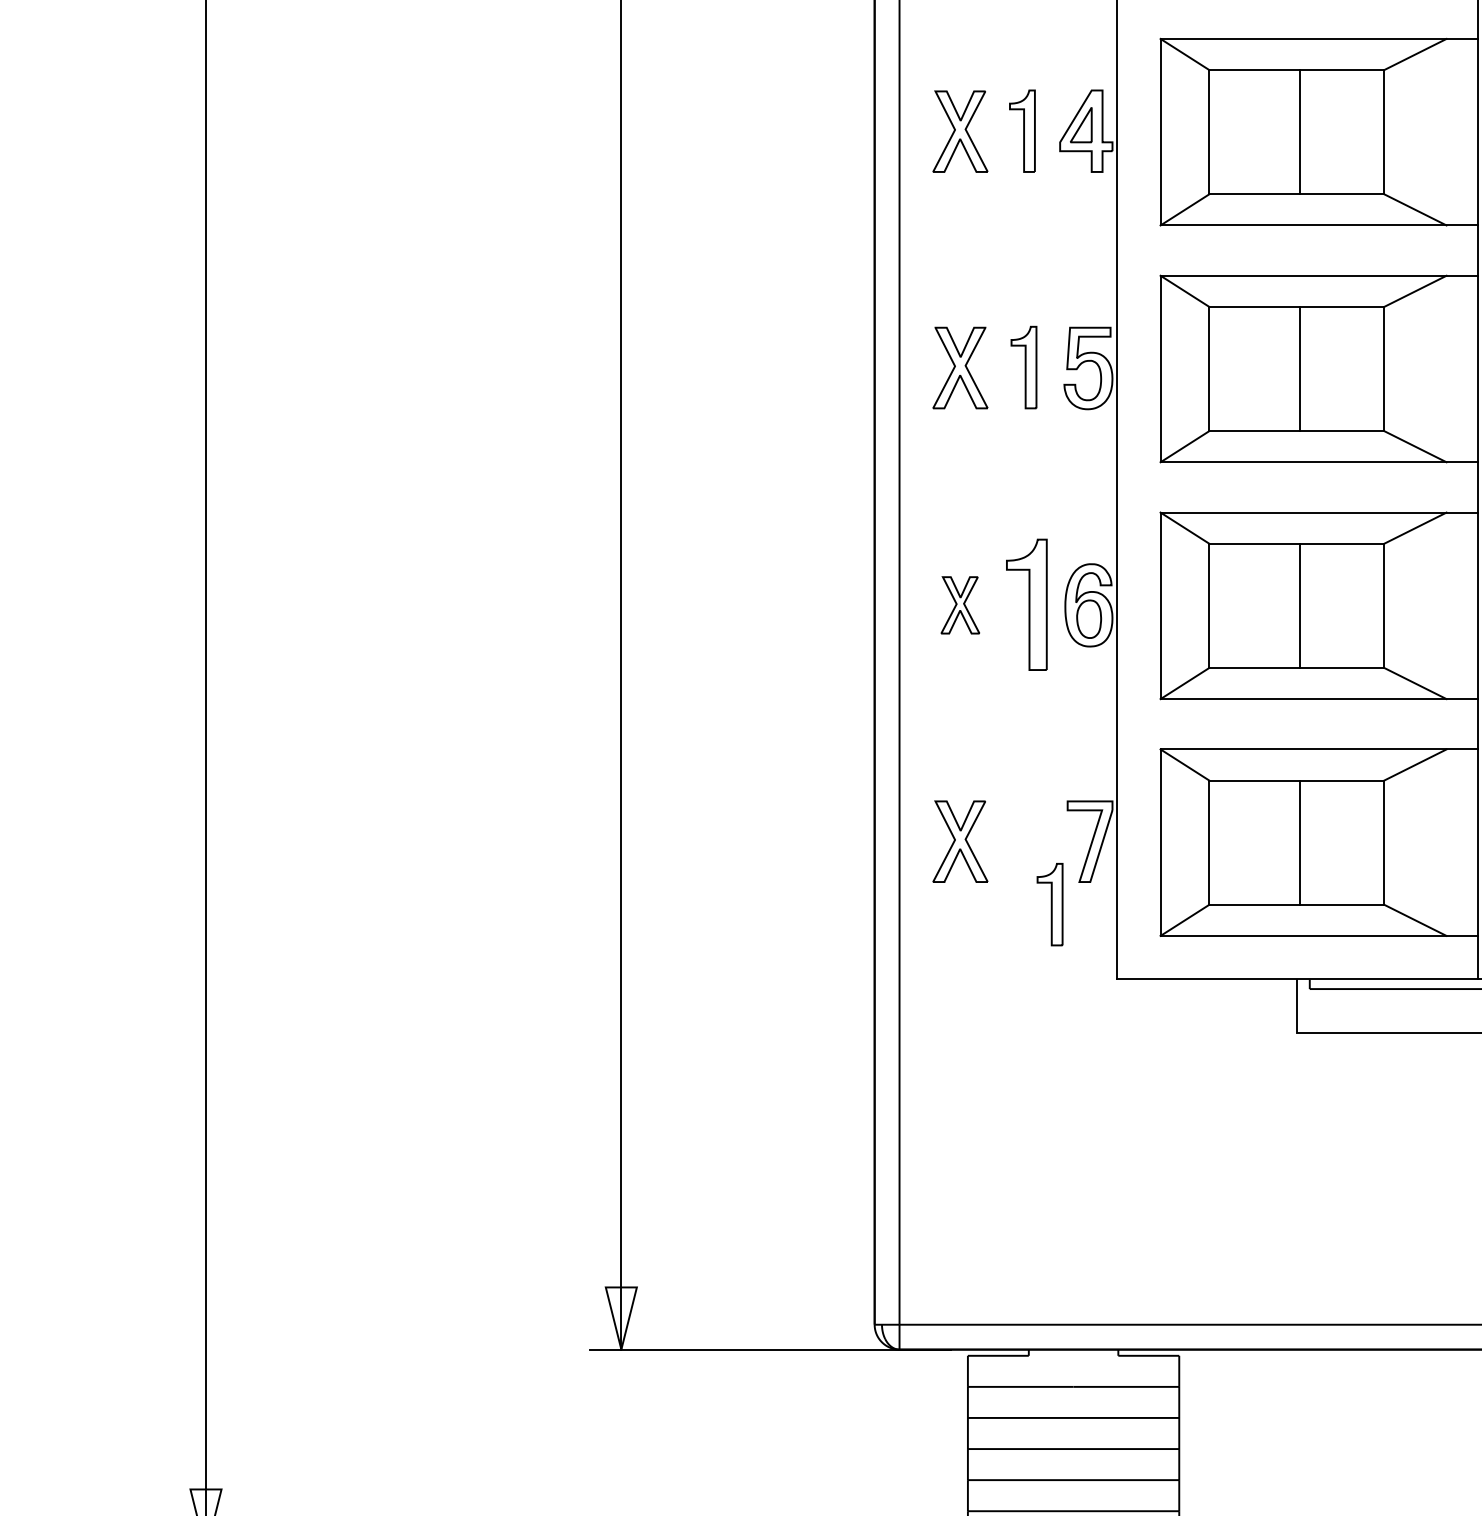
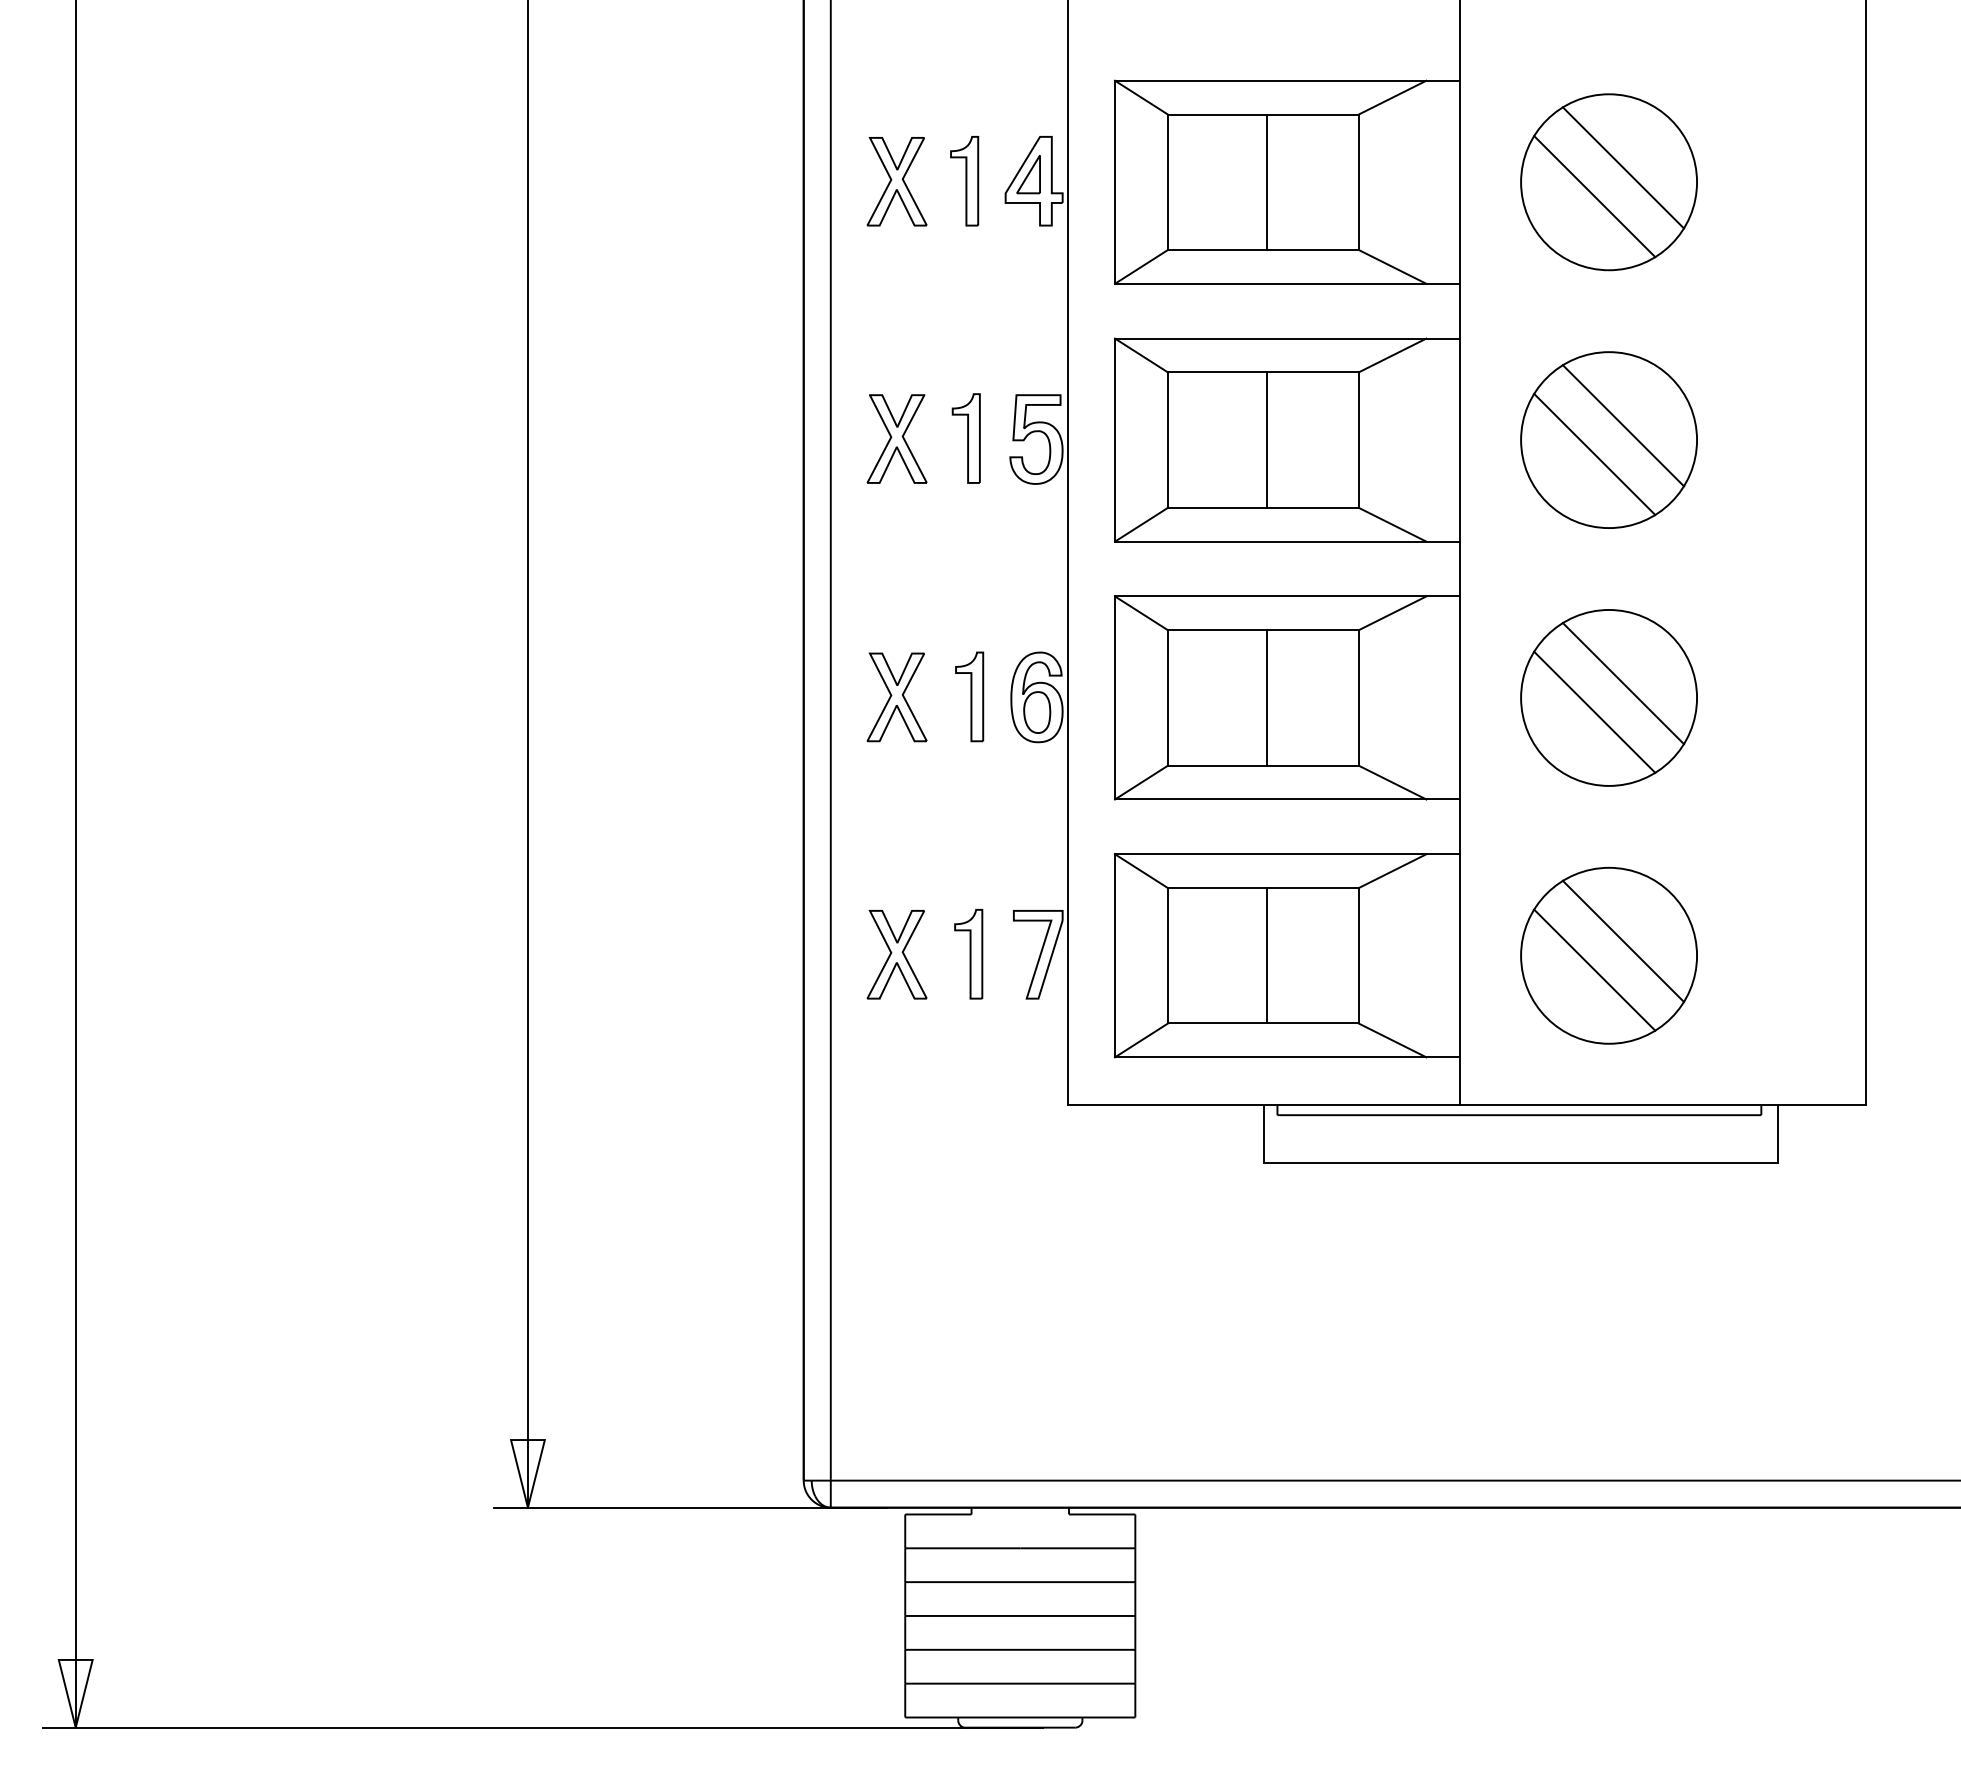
part: (1026, 604) -> (969, 696), size x0.62
part: (959, 605) -> (896, 697), size x1.43
part: (1049, 904) -> (968, 954), moved

